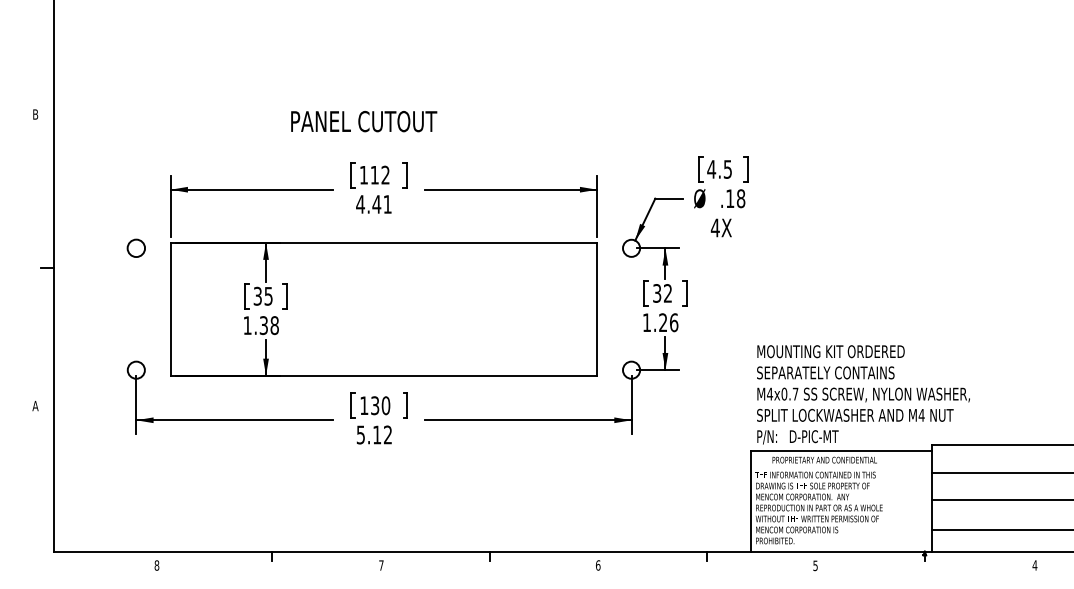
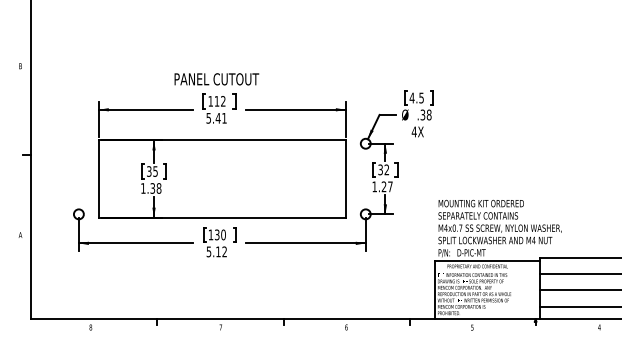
text: (363, 121) -> (216, 79), moved
text: (729, 197) -> (422, 114), .18 -> .38
text: (360, 204) -> (208, 118), 4.41 -> 5.41
circle: (135, 247) -> (78, 143), removed
text: (674, 322) -> (390, 186), 1.26 -> 1.27

